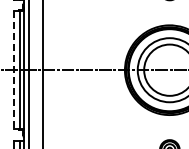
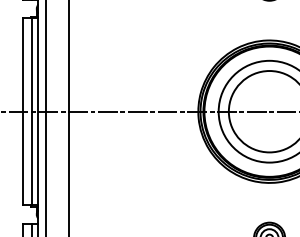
line: (14, 70) -> (23, 112), dashed -> solid

